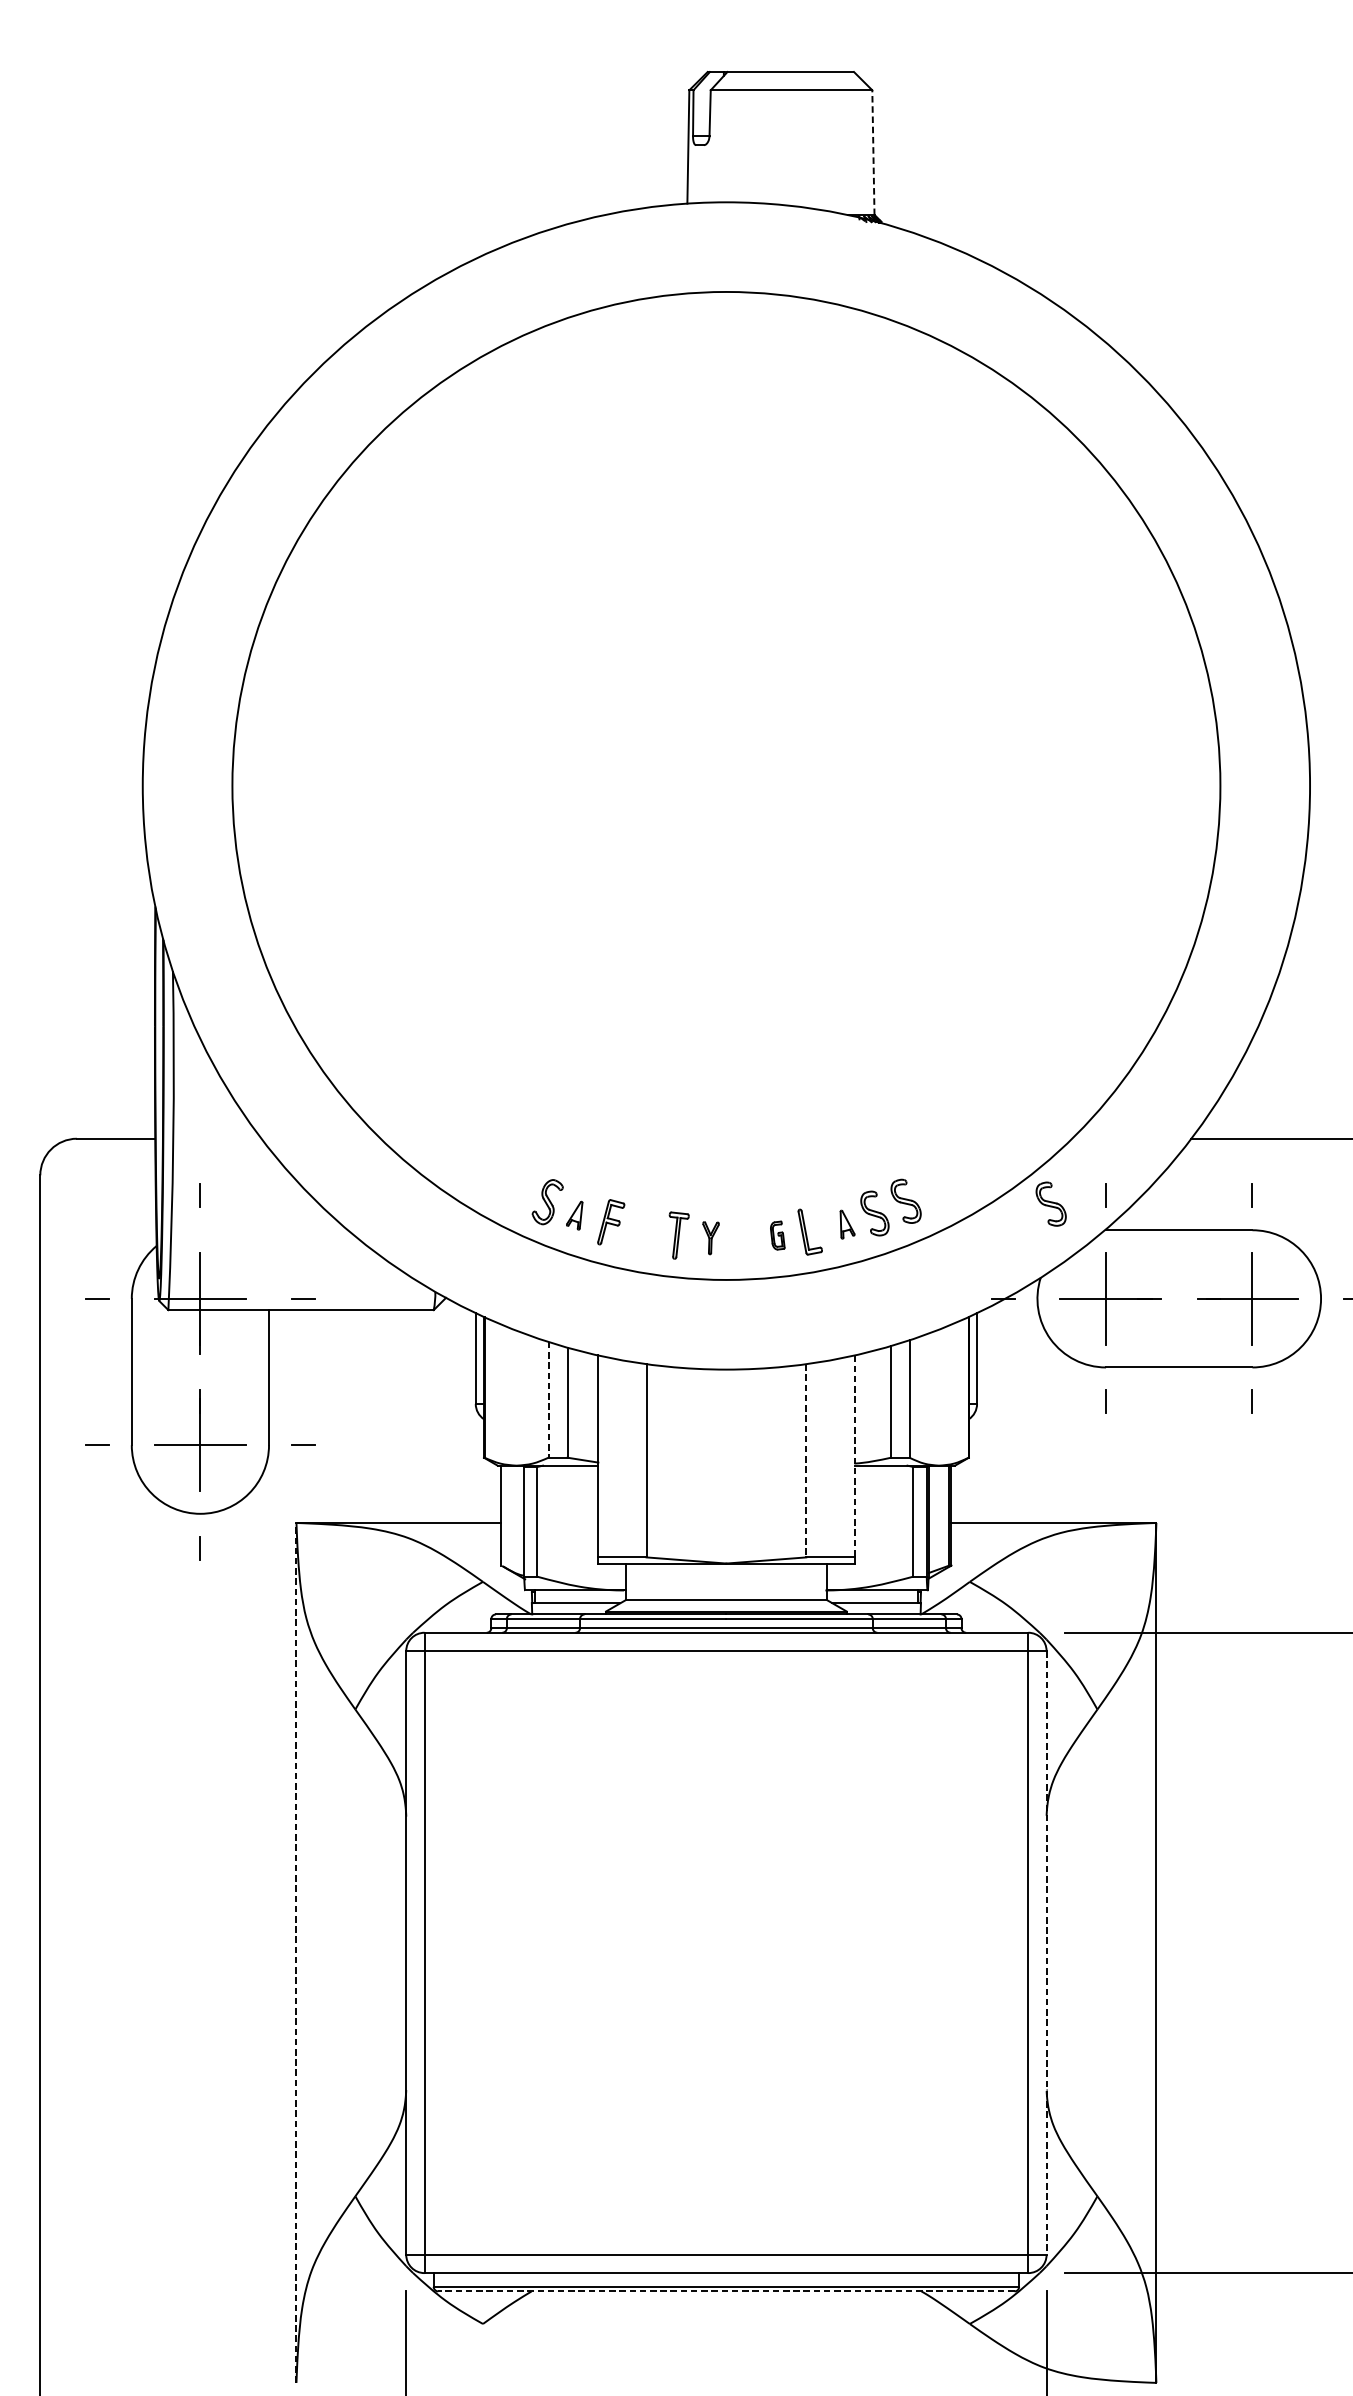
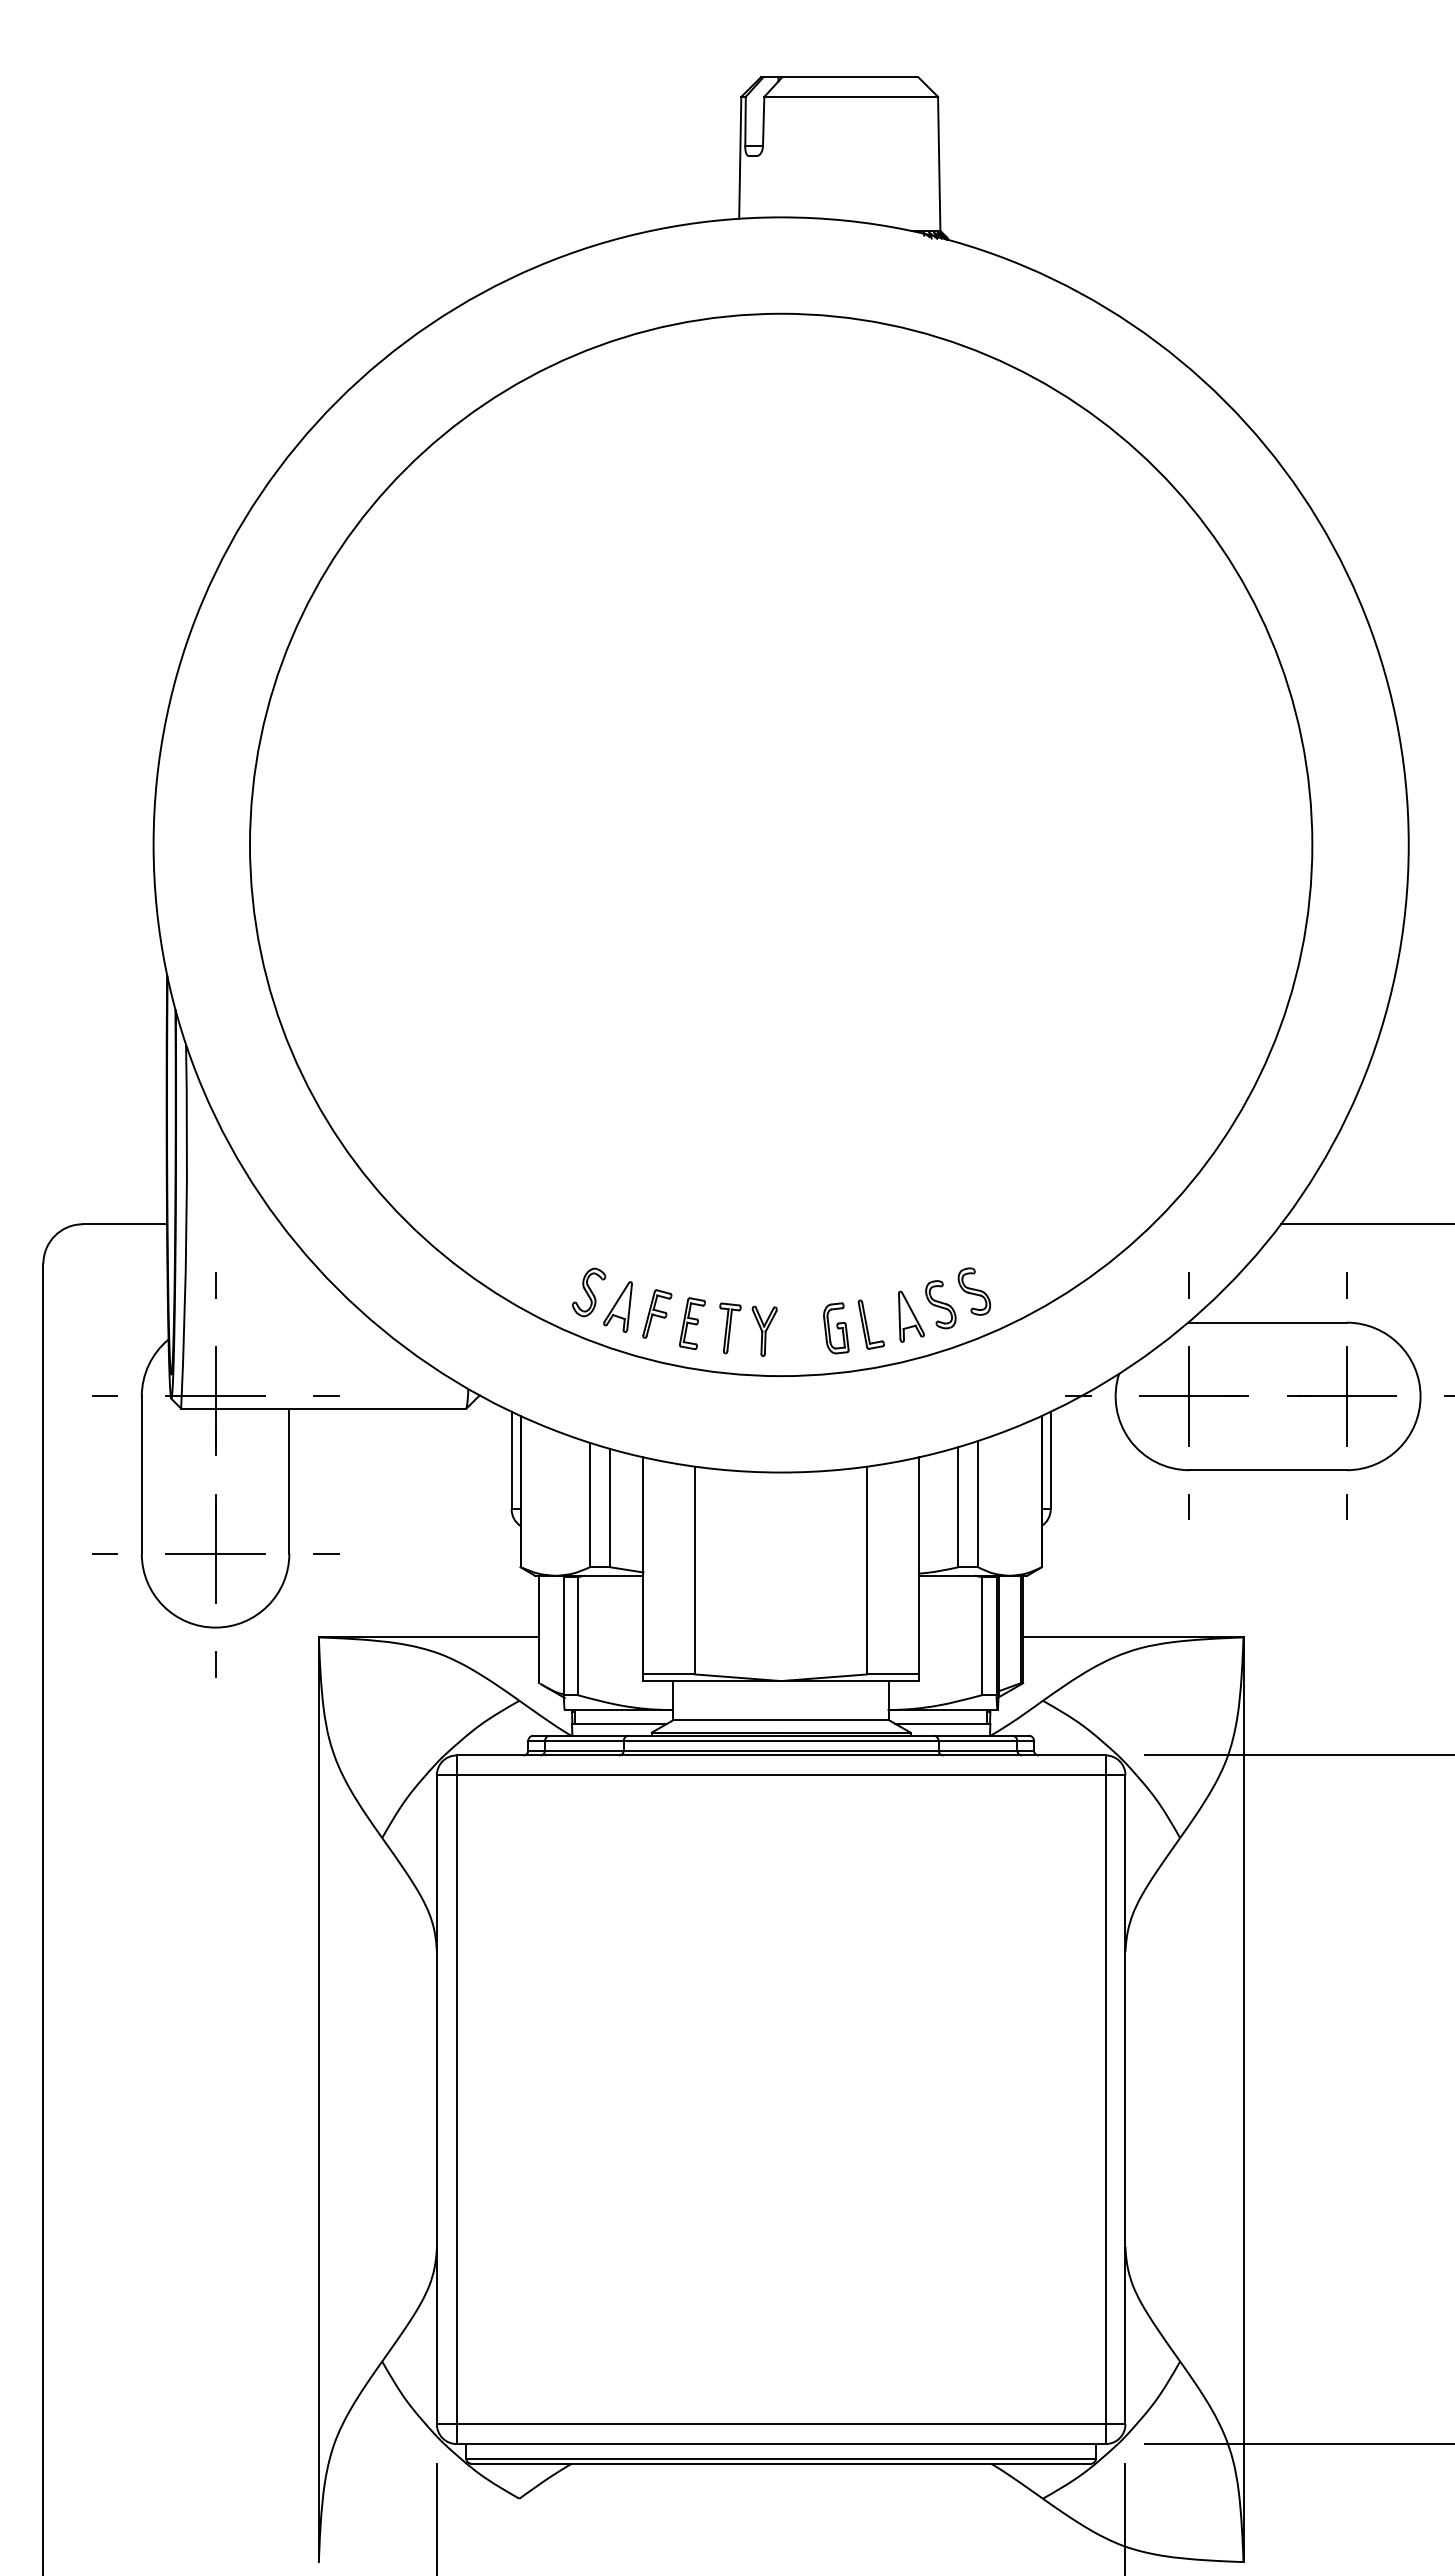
line: (873, 152) -> (939, 163), dashed -> solid
part: (1051, 1204) -> (1130, 1294), removed
part: (574, 1215) -> (617, 1306), size x1.67
part: (847, 1224) -> (911, 1316), size x1.67
part: (643, 1231) -> (692, 1323), added
part: (777, 1235) -> (836, 1328), size x1.67
part: (710, 1237) -> (764, 1330), size x1.43
line: (548, 1400) -> (589, 1505), dashed -> solid
line: (854, 1456) -> (918, 1565), dashed -> solid
line: (806, 1460) -> (867, 1570), dashed -> solid
line: (296, 1952) -> (318, 2099), dashed -> solid
line: (1046, 1952) -> (1125, 2099), dashed -> solid
line: (726, 2291) -> (781, 2463), dashed -> solid

